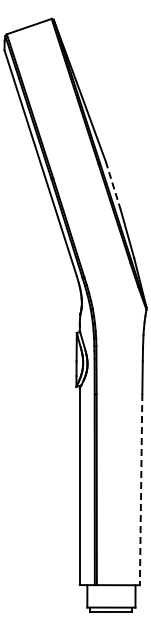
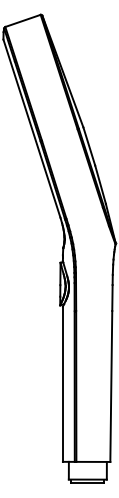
line: (113, 186) -> (89, 147), dashed -> solid
line: (141, 489) -> (111, 386), dashed -> solid

